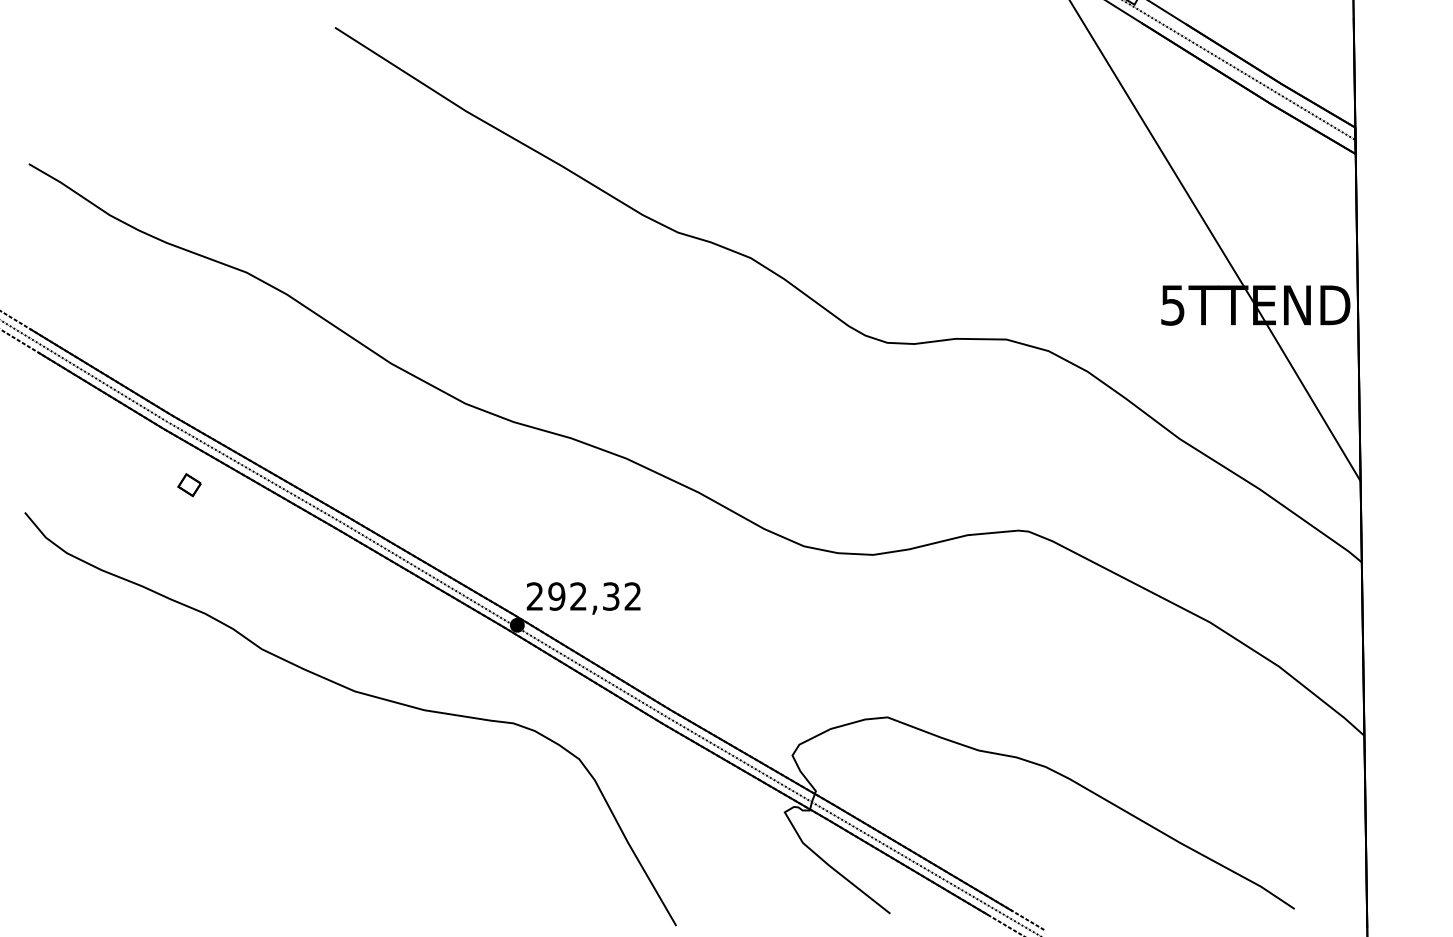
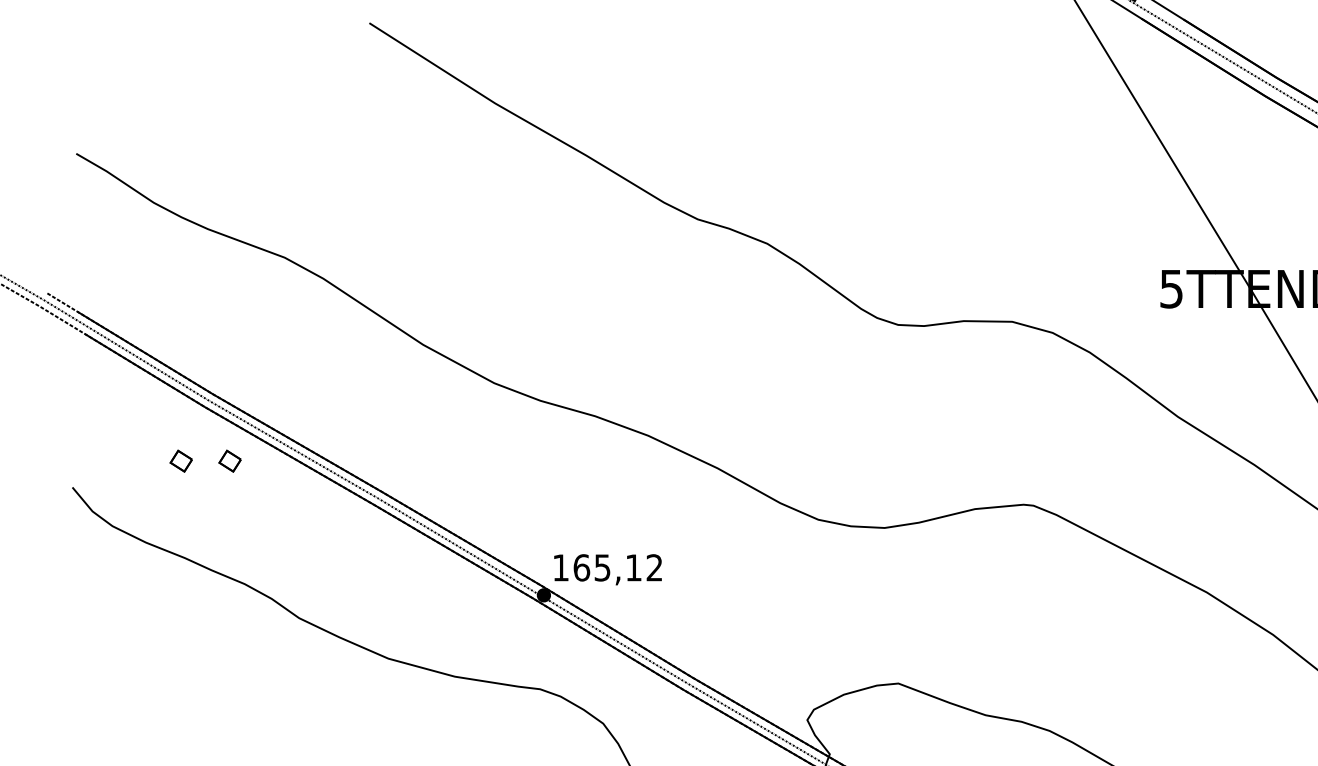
part: (138, 485) -> (181, 461), added
text: (572, 596) -> (596, 567), 292,32 -> 165,12

